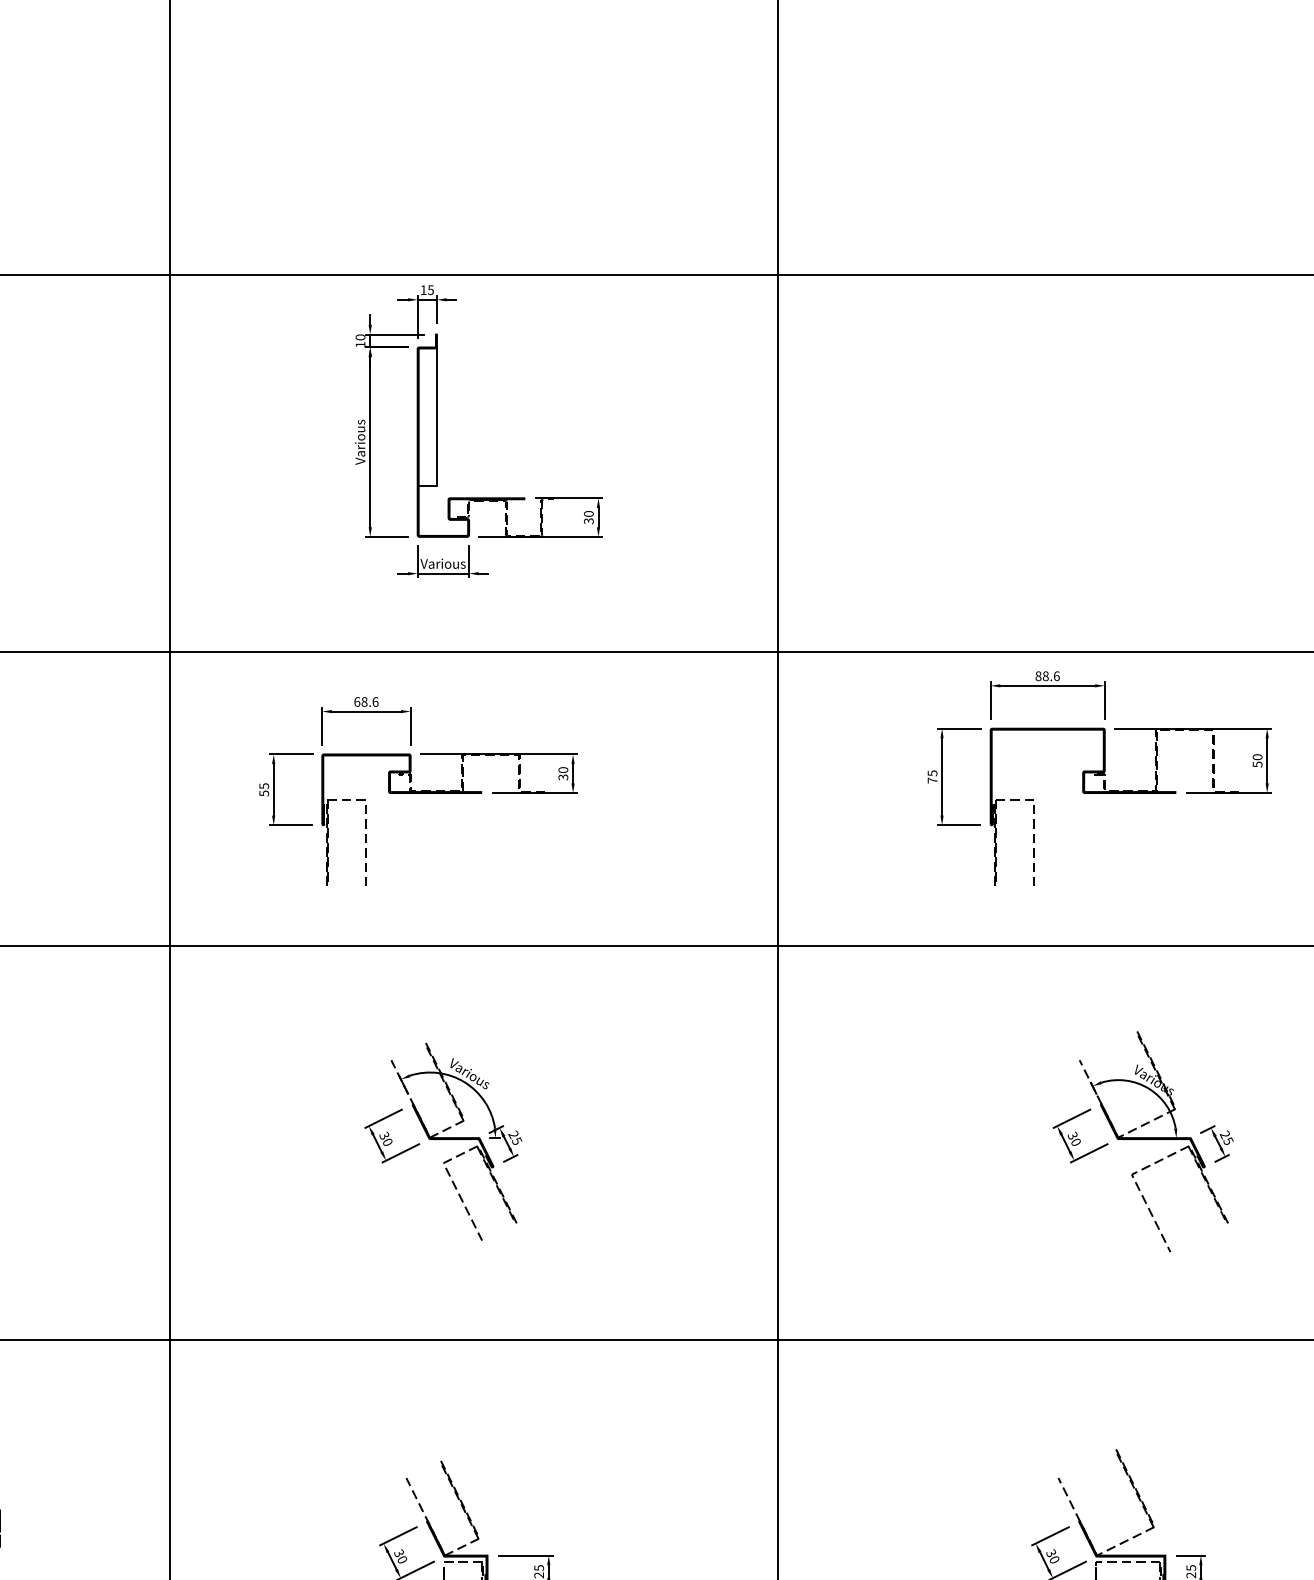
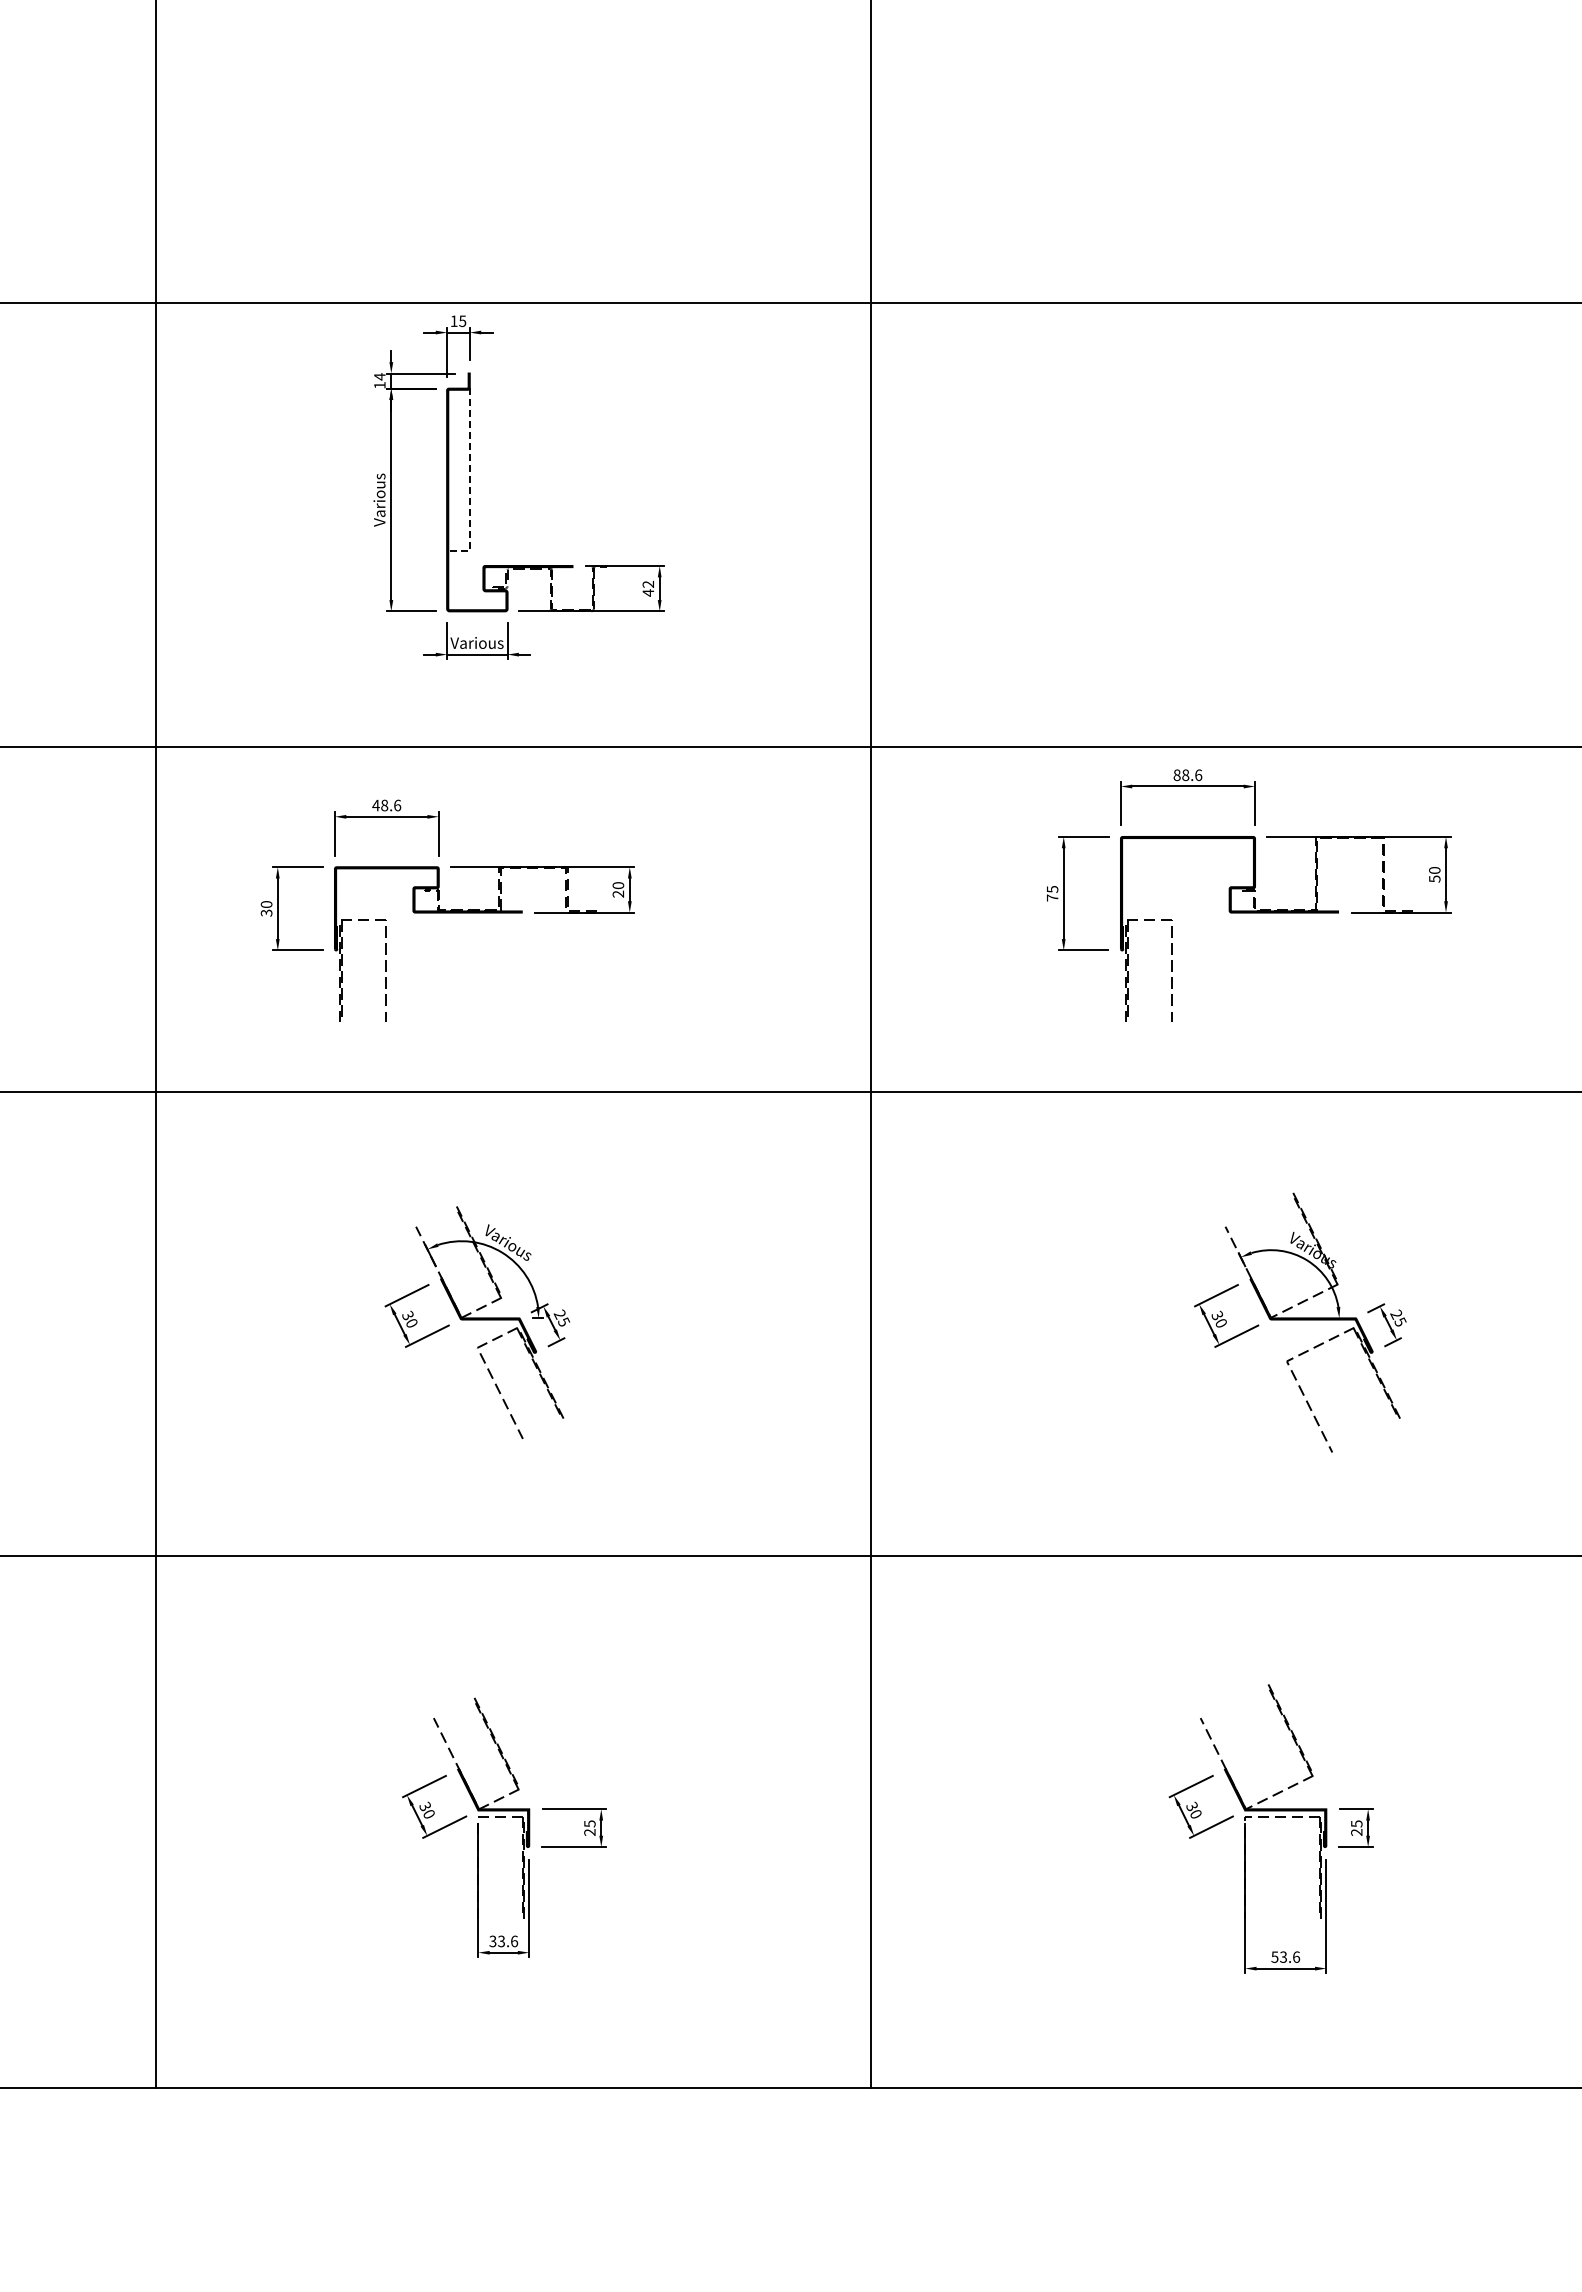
text: (360, 337) -> (379, 376), 10 -> 14
line: (436, 426) -> (469, 481), solid -> dashed
text: (588, 517) -> (648, 588), 30 -> 42
text: (356, 701) -> (375, 805), 68.6 -> 48.6
text: (563, 776) -> (618, 893), 30 -> 20
text: (264, 789) -> (266, 908), 55 -> 30

